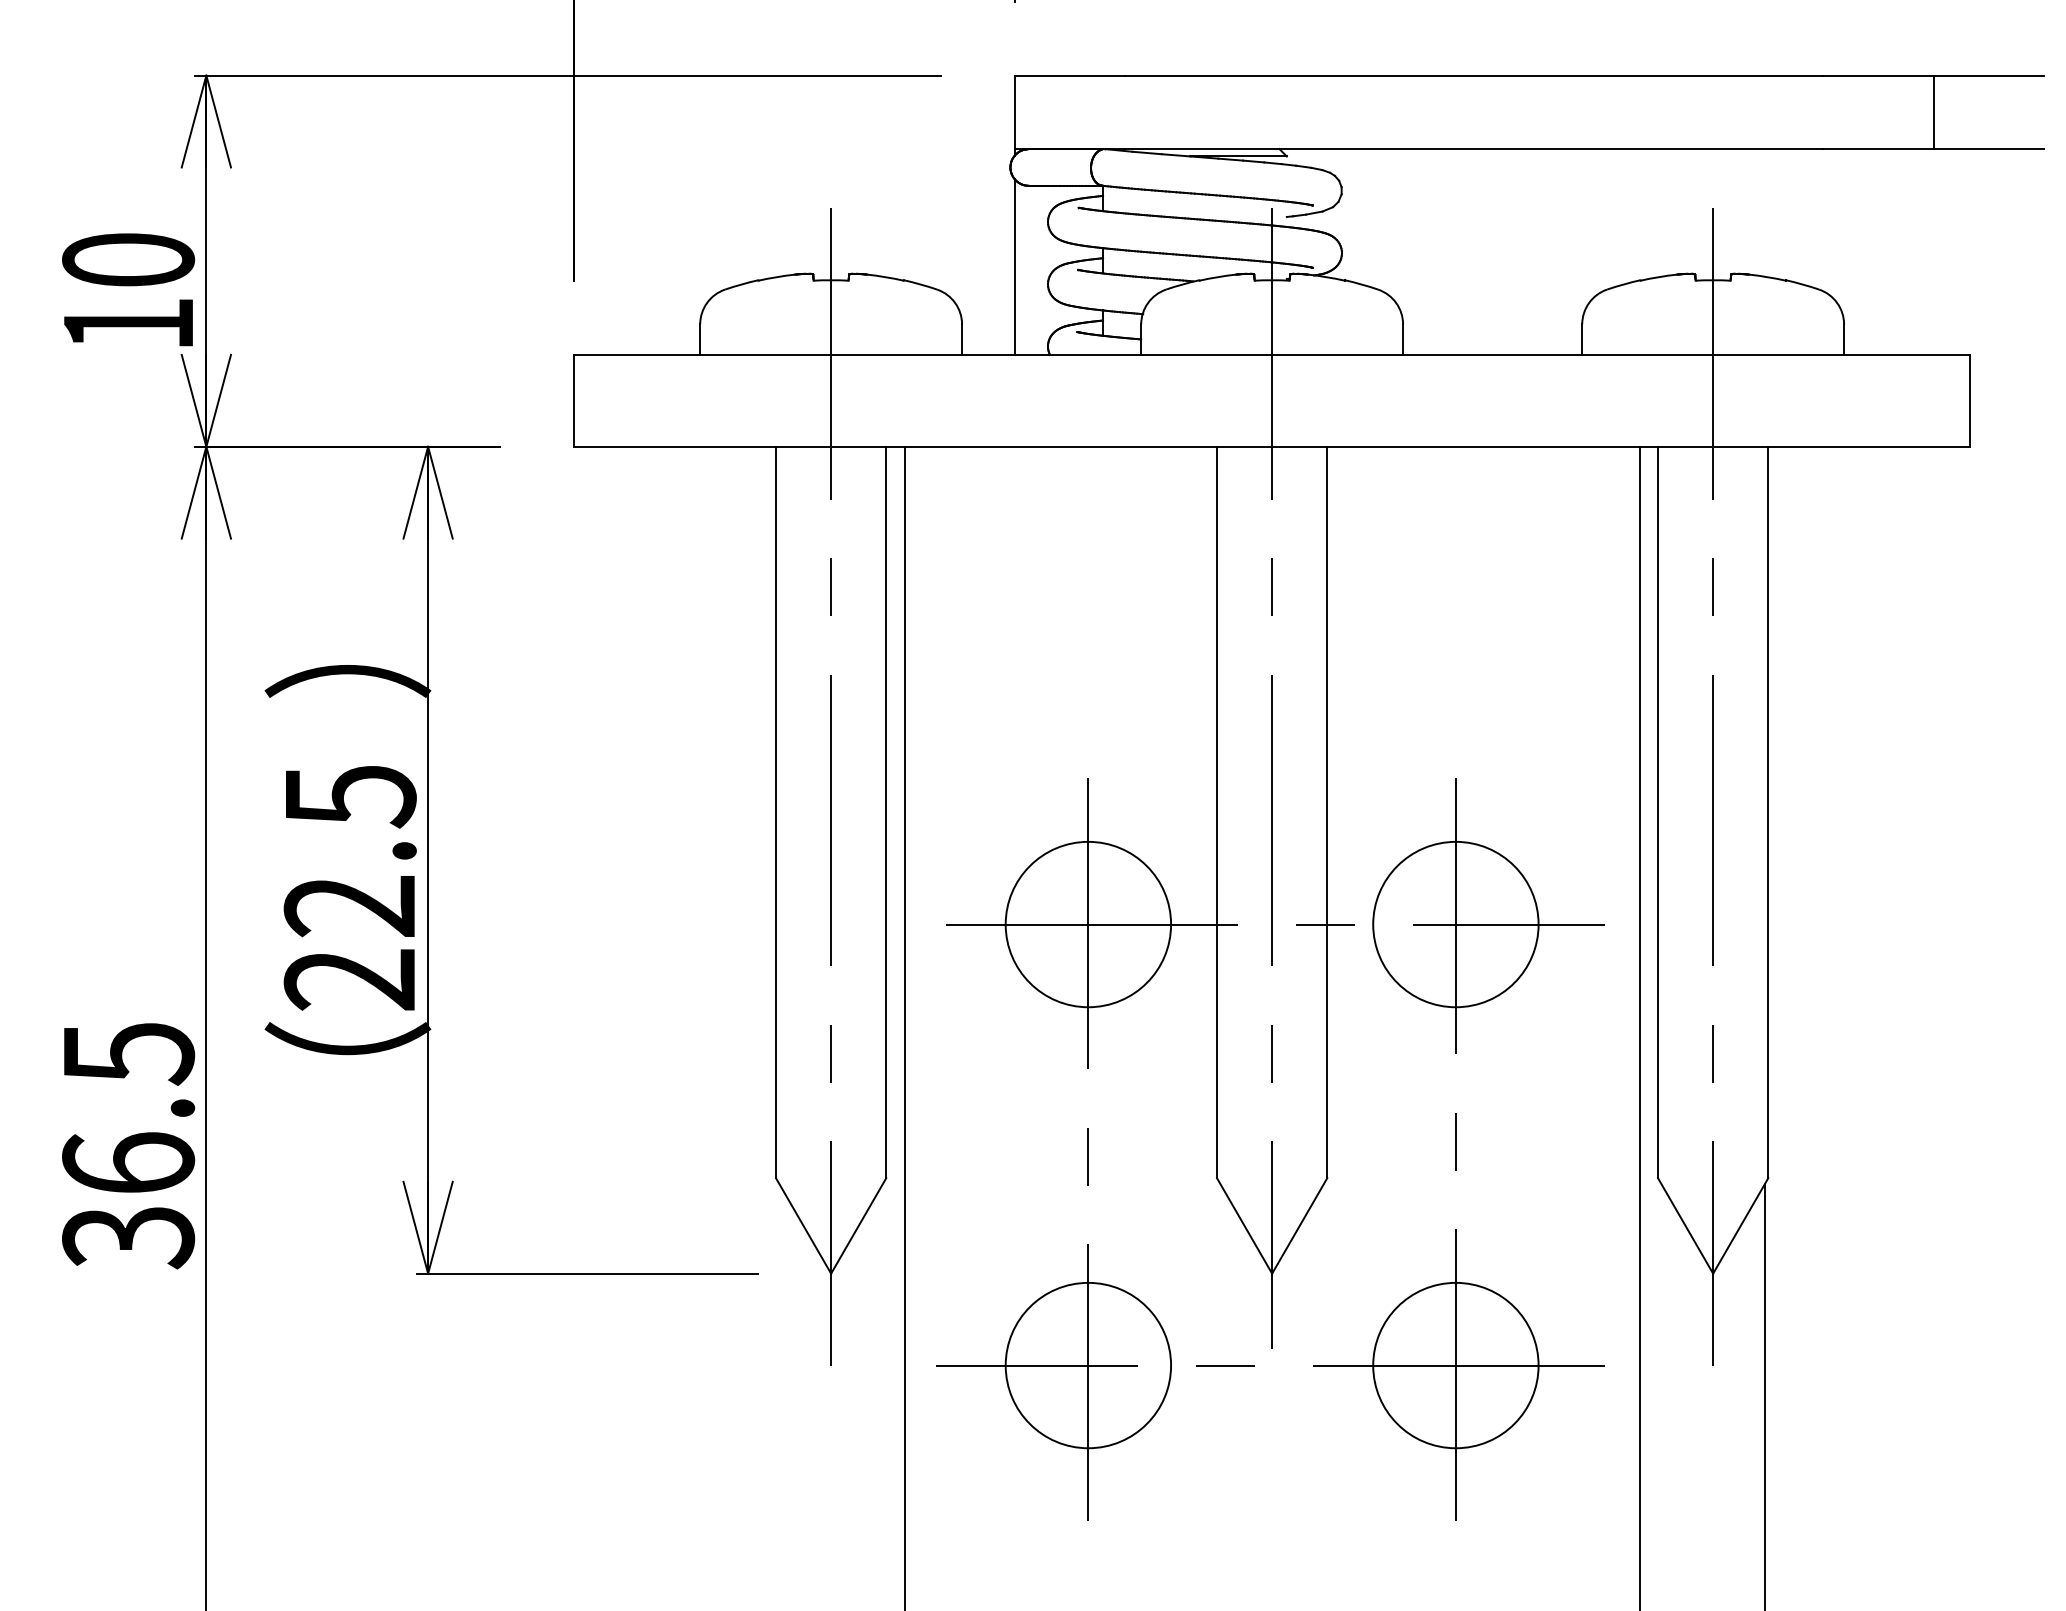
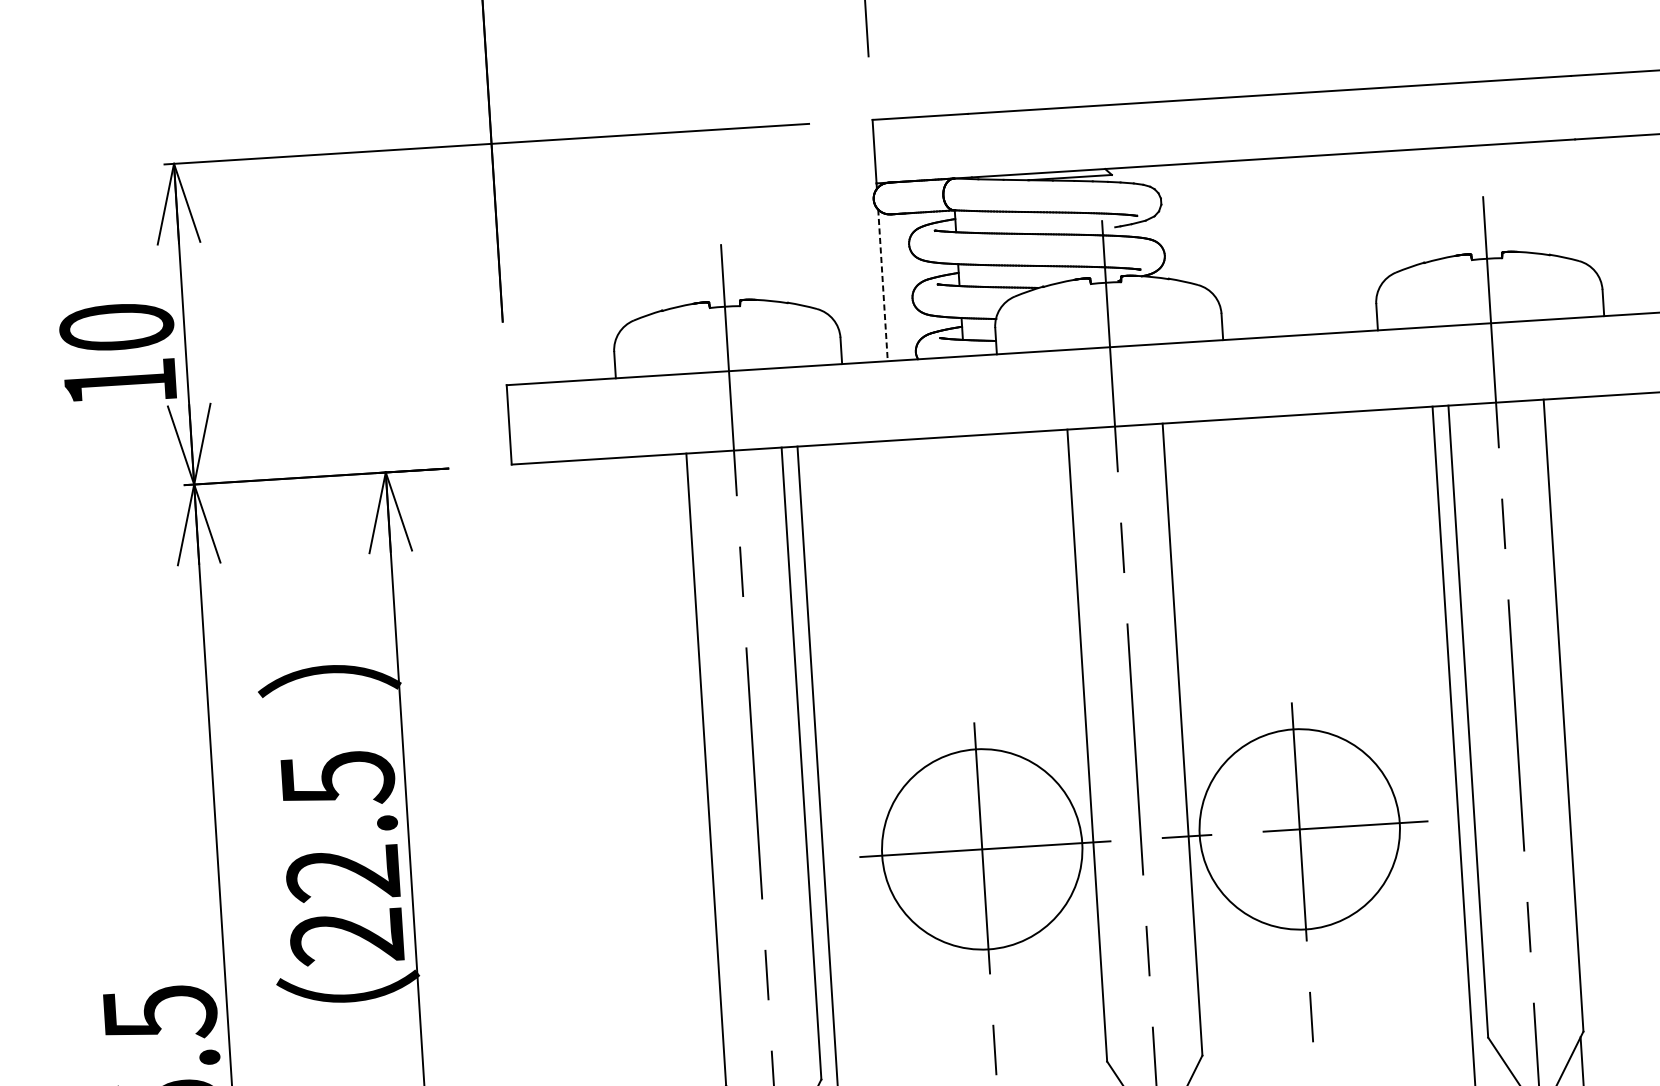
line: (1014, 267) -> (882, 285), solid -> dashed
circle: (1088, 924) -> (982, 849), size x1.4
circle: (1455, 924) -> (1299, 829), size x1.4

